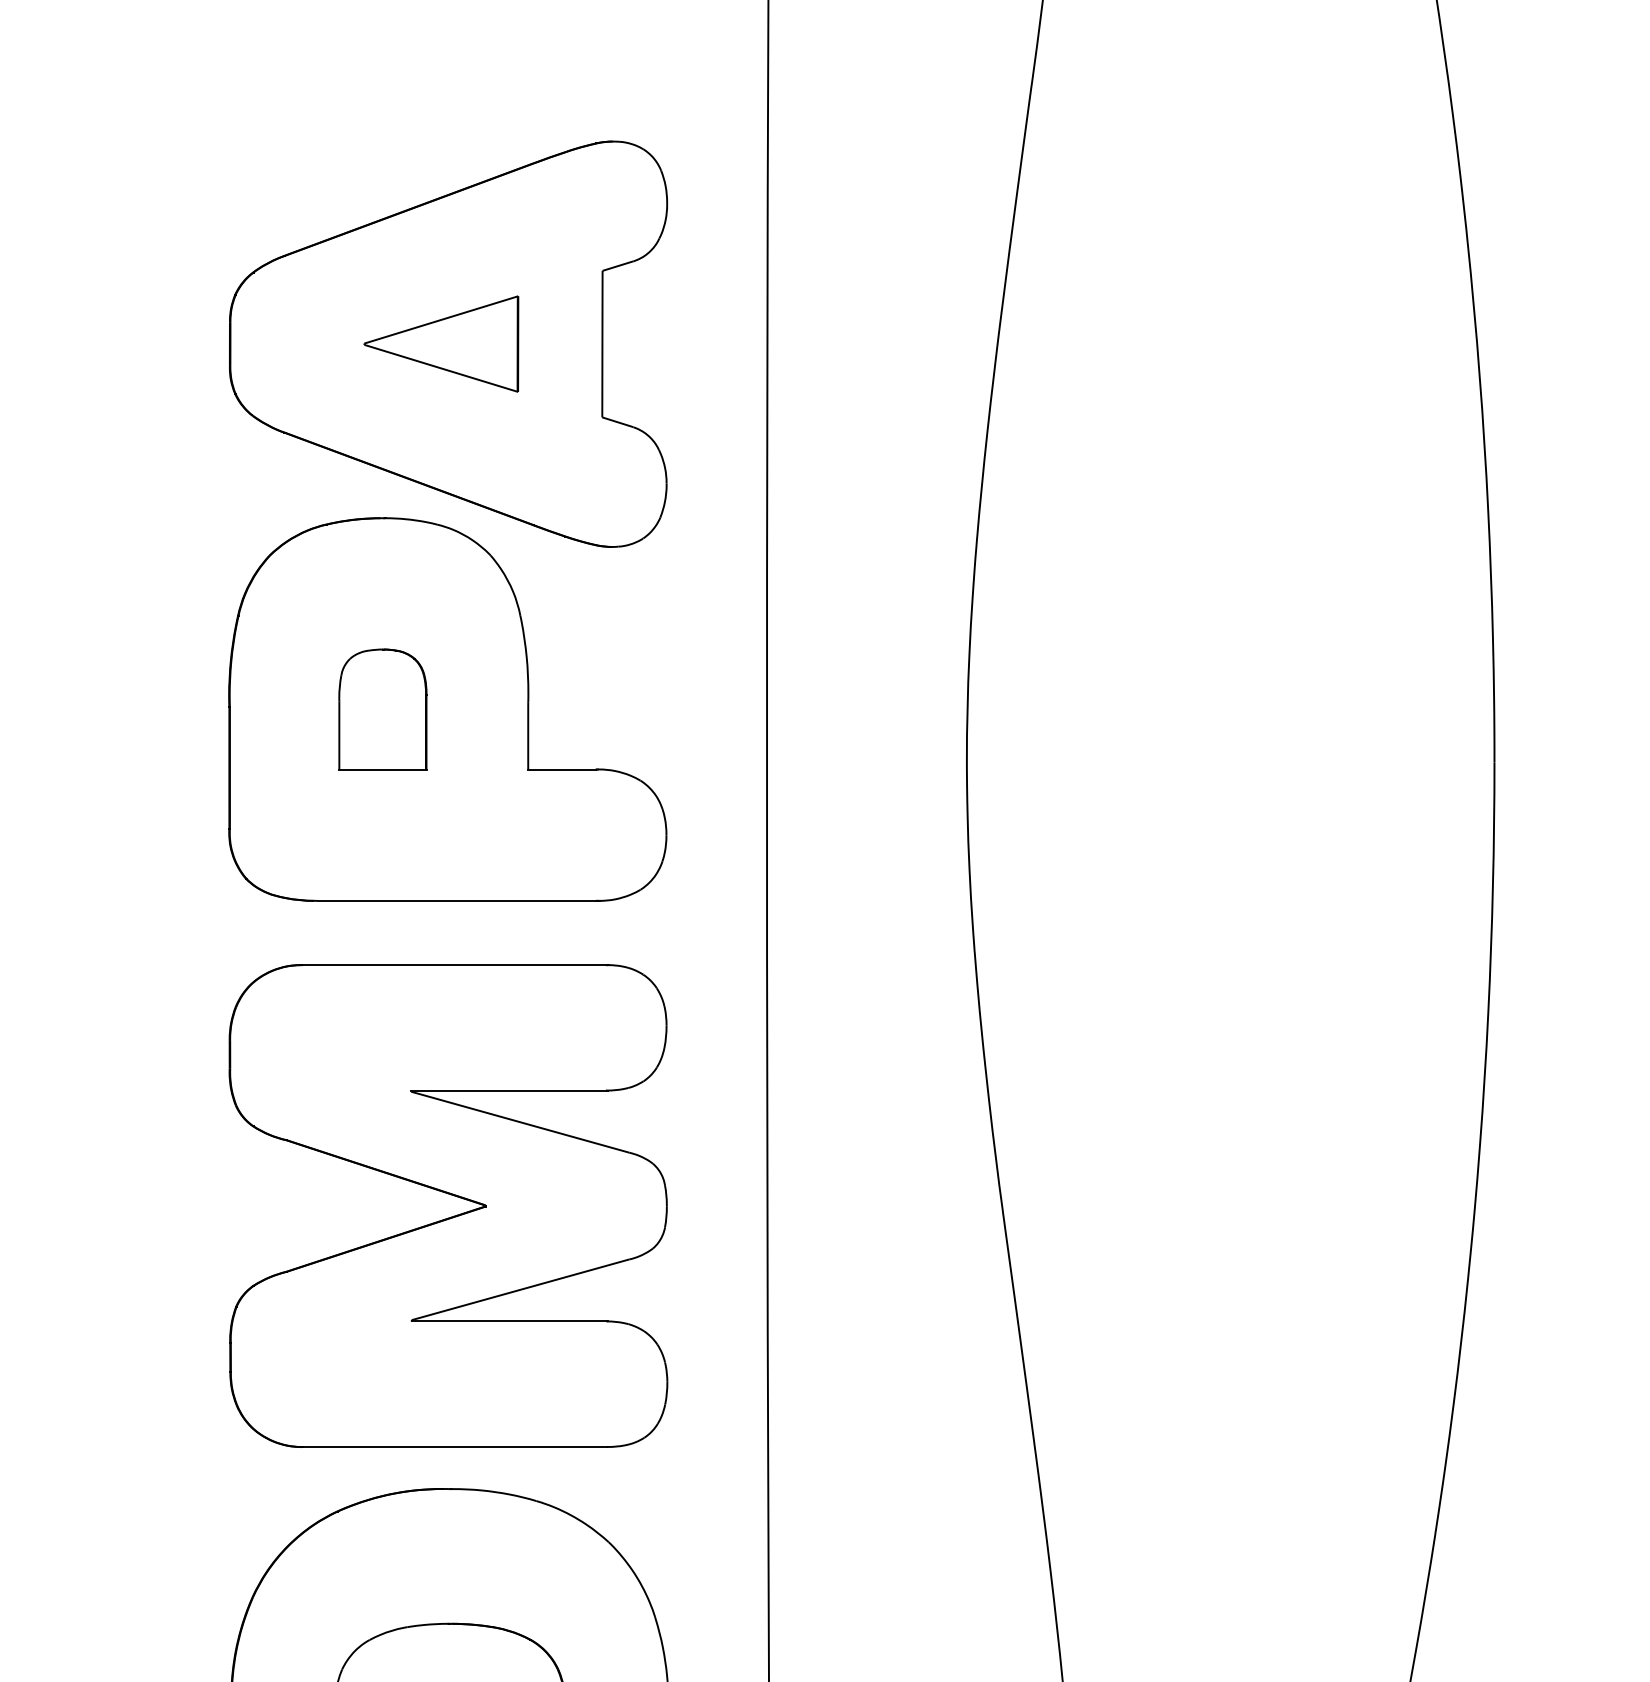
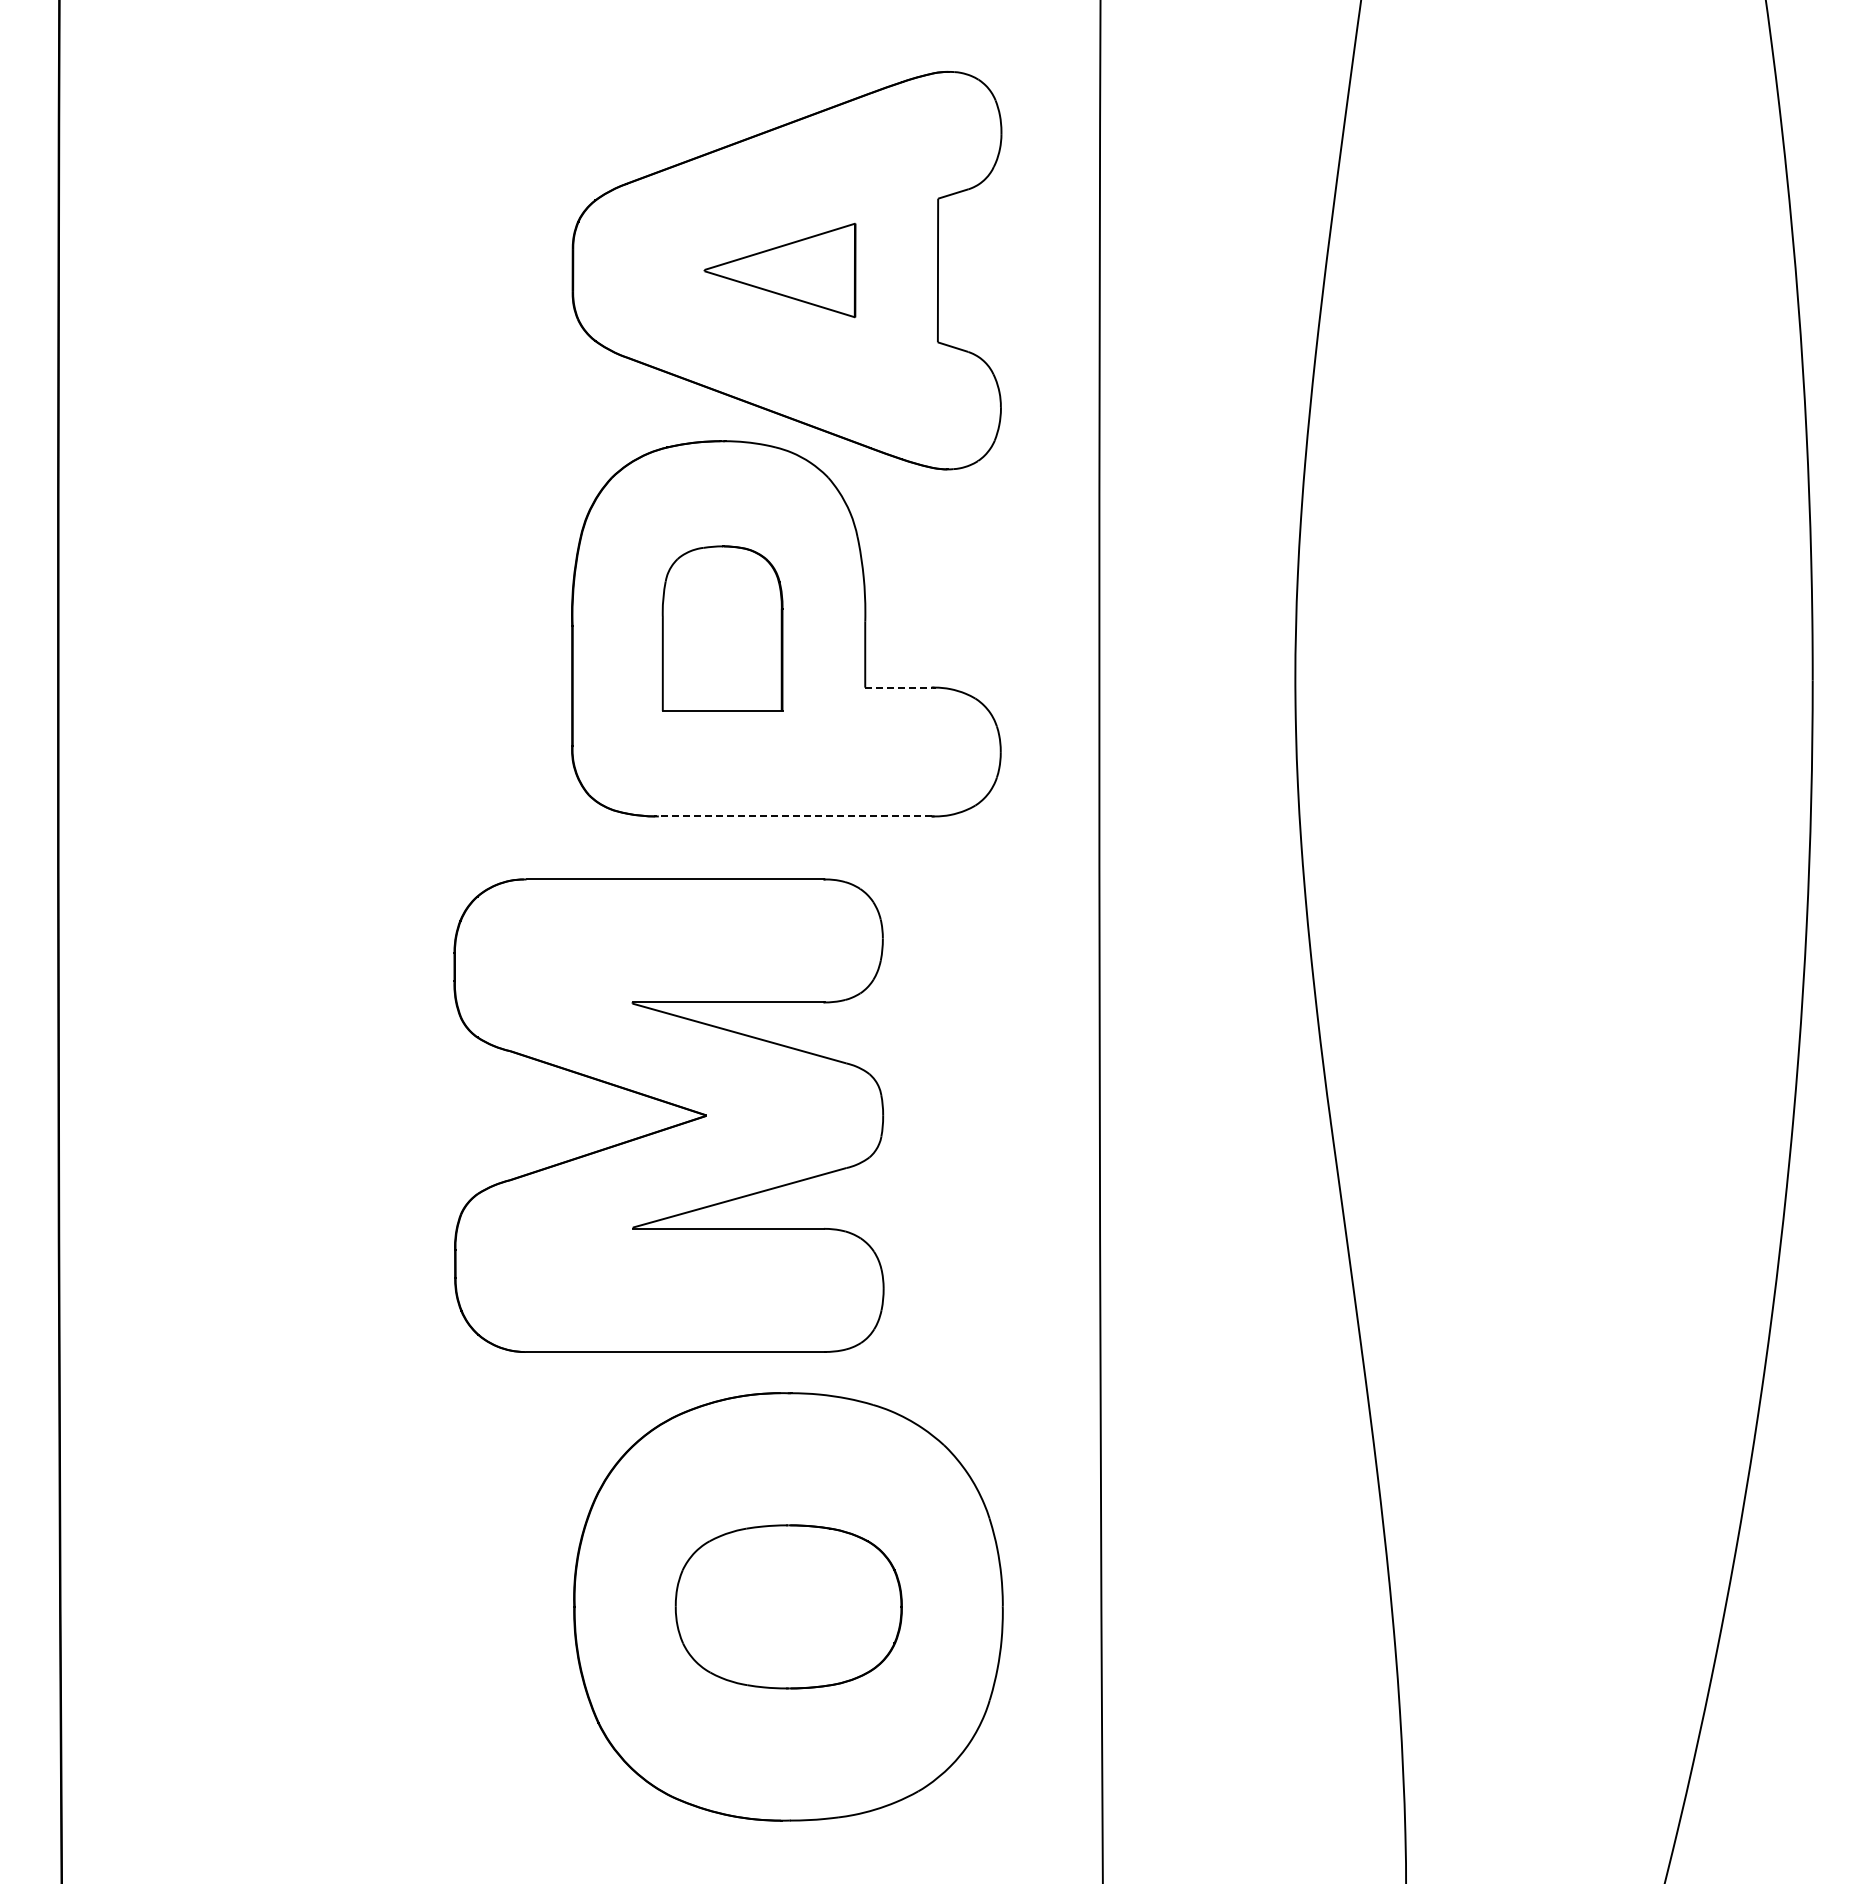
part: (382, 709) -> (722, 628), size x1.4
line: (563, 769) -> (899, 687), solid -> dashed
line: (457, 900) -> (795, 816), solid -> dashed
part: (450, 1195) -> (671, 1105), moved

